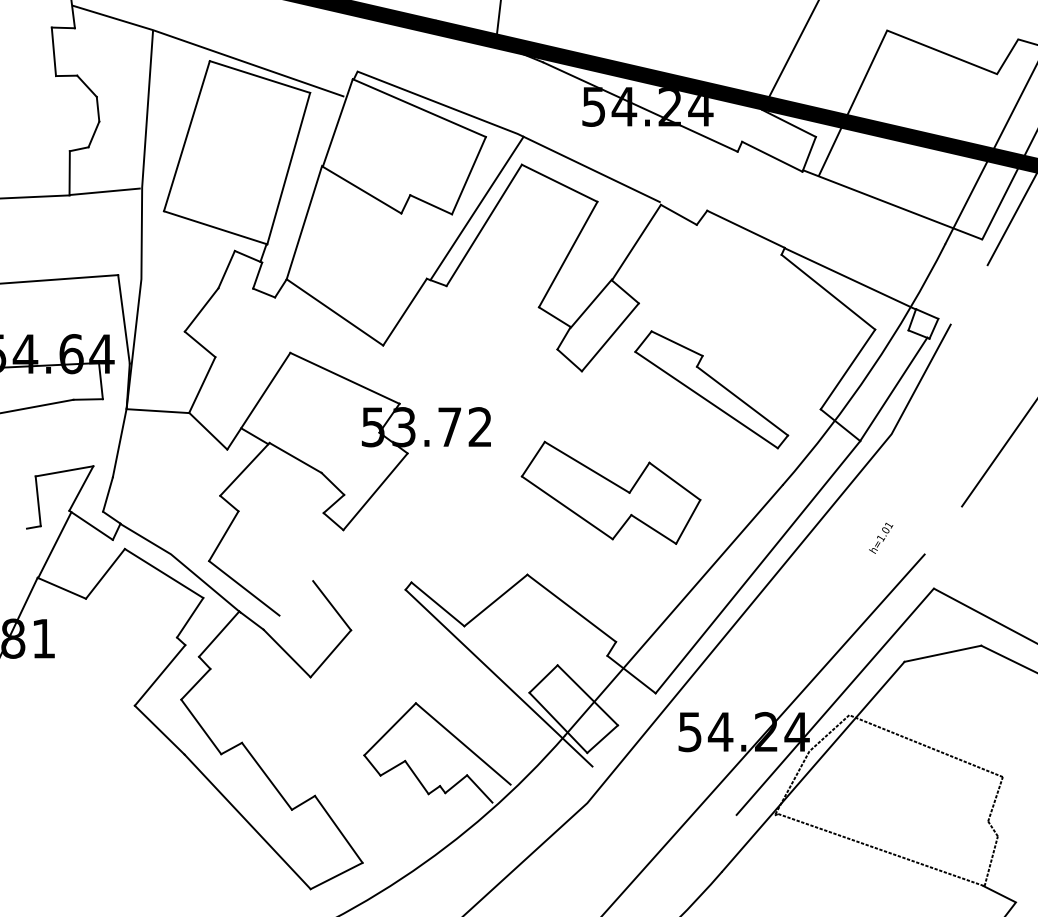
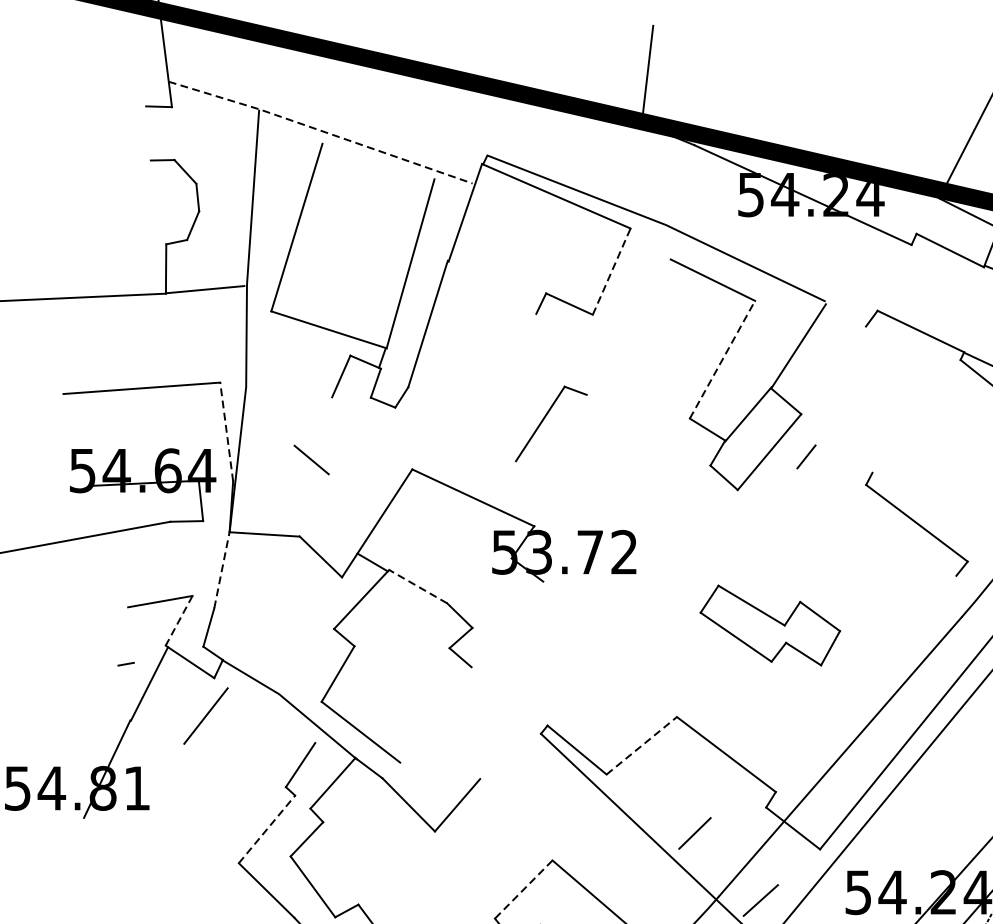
line: (208, 49) -> (321, 130), solid -> dashed
line: (53, 51) -> (148, 133), removed
line: (259, 76) -> (377, 160), removed
line: (469, 175) -> (612, 271), solid -> dashed
line: (361, 189) -> (491, 287), removed
line: (476, 208) -> (620, 308), removed
line: (678, 214) -> (845, 314), removed
line: (483, 225) -> (627, 327), removed
line: (568, 254) -> (722, 359), solid -> dashed
line: (201, 309) -> (313, 421), removed
line: (334, 312) -> (461, 424), removed
line: (123, 319) -> (226, 432), solid -> dashed
line: (676, 343) -> (843, 458), removed
line: (202, 384) -> (314, 504), removed
line: (706, 399) -> (876, 521), removed
line: (119, 442) -> (221, 569), solid -> dashed
line: (295, 457) -> (418, 586), solid -> dashed
line: (81, 488) -> (179, 620), solid -> dashed
line: (375, 491) -> (507, 624), removed
part: (610, 492) -> (769, 625), size x0.7
line: (37, 501) -> (130, 635), removed
line: (163, 573) -> (270, 715), removed
line: (61, 587) -> (156, 731), removed
line: (495, 600) -> (641, 745), solid -> dashed
line: (332, 605) -> (459, 751), removed
line: (160, 675) -> (267, 829), solid -> dashed
line: (587, 695) -> (743, 851), removed
line: (558, 722) -> (711, 881), removed
line: (390, 729) -> (524, 889), solid -> dashed

